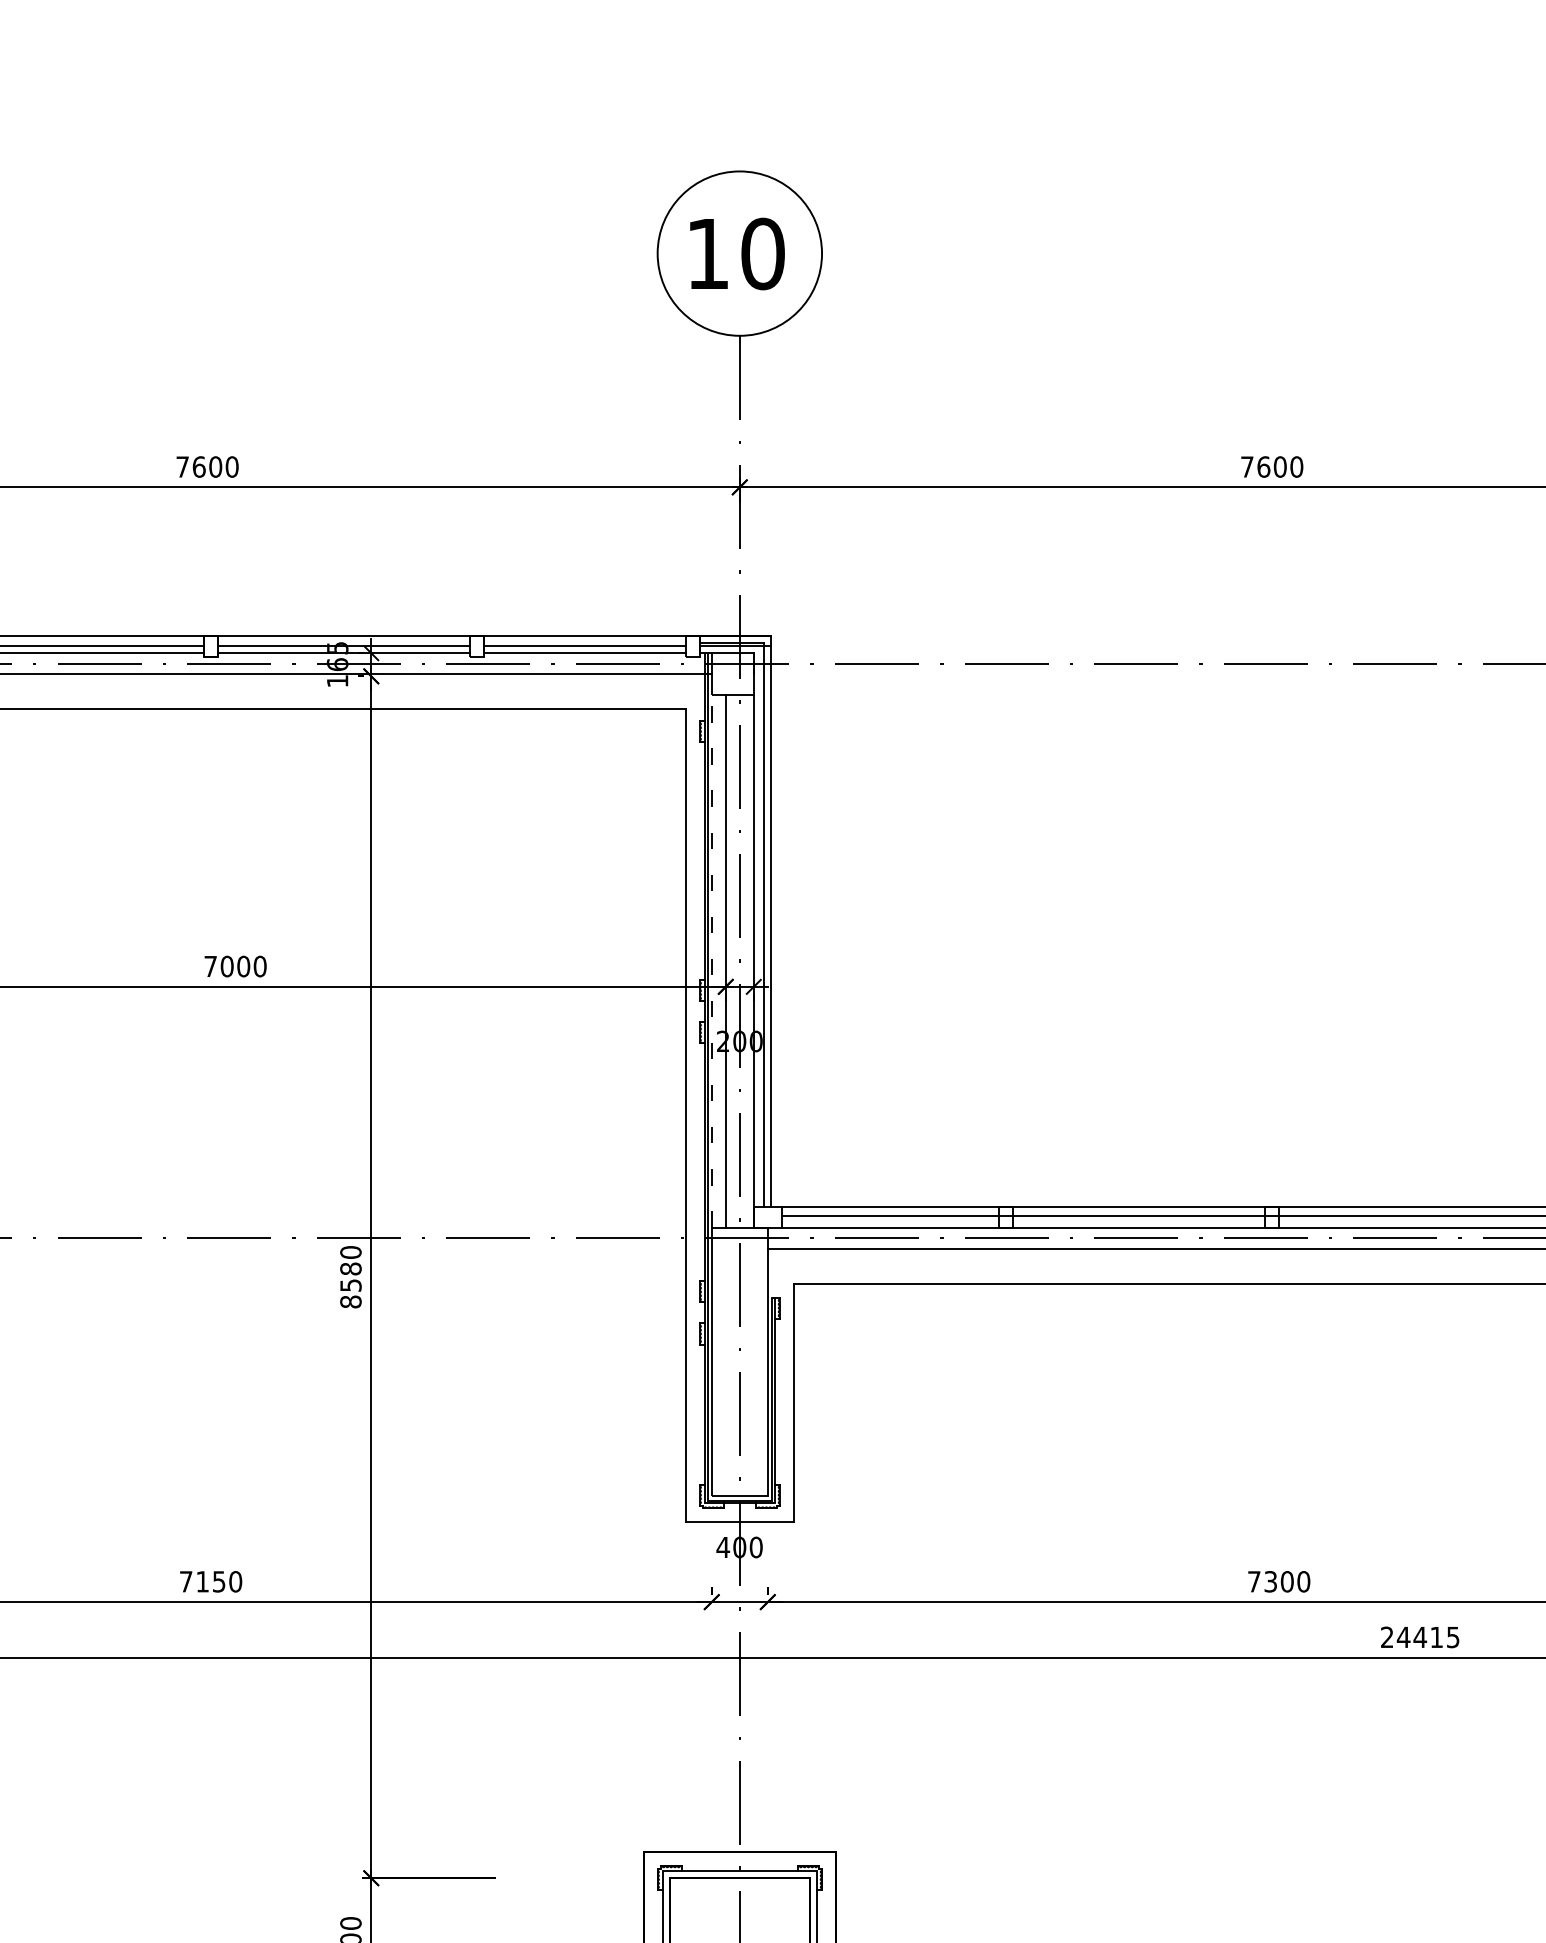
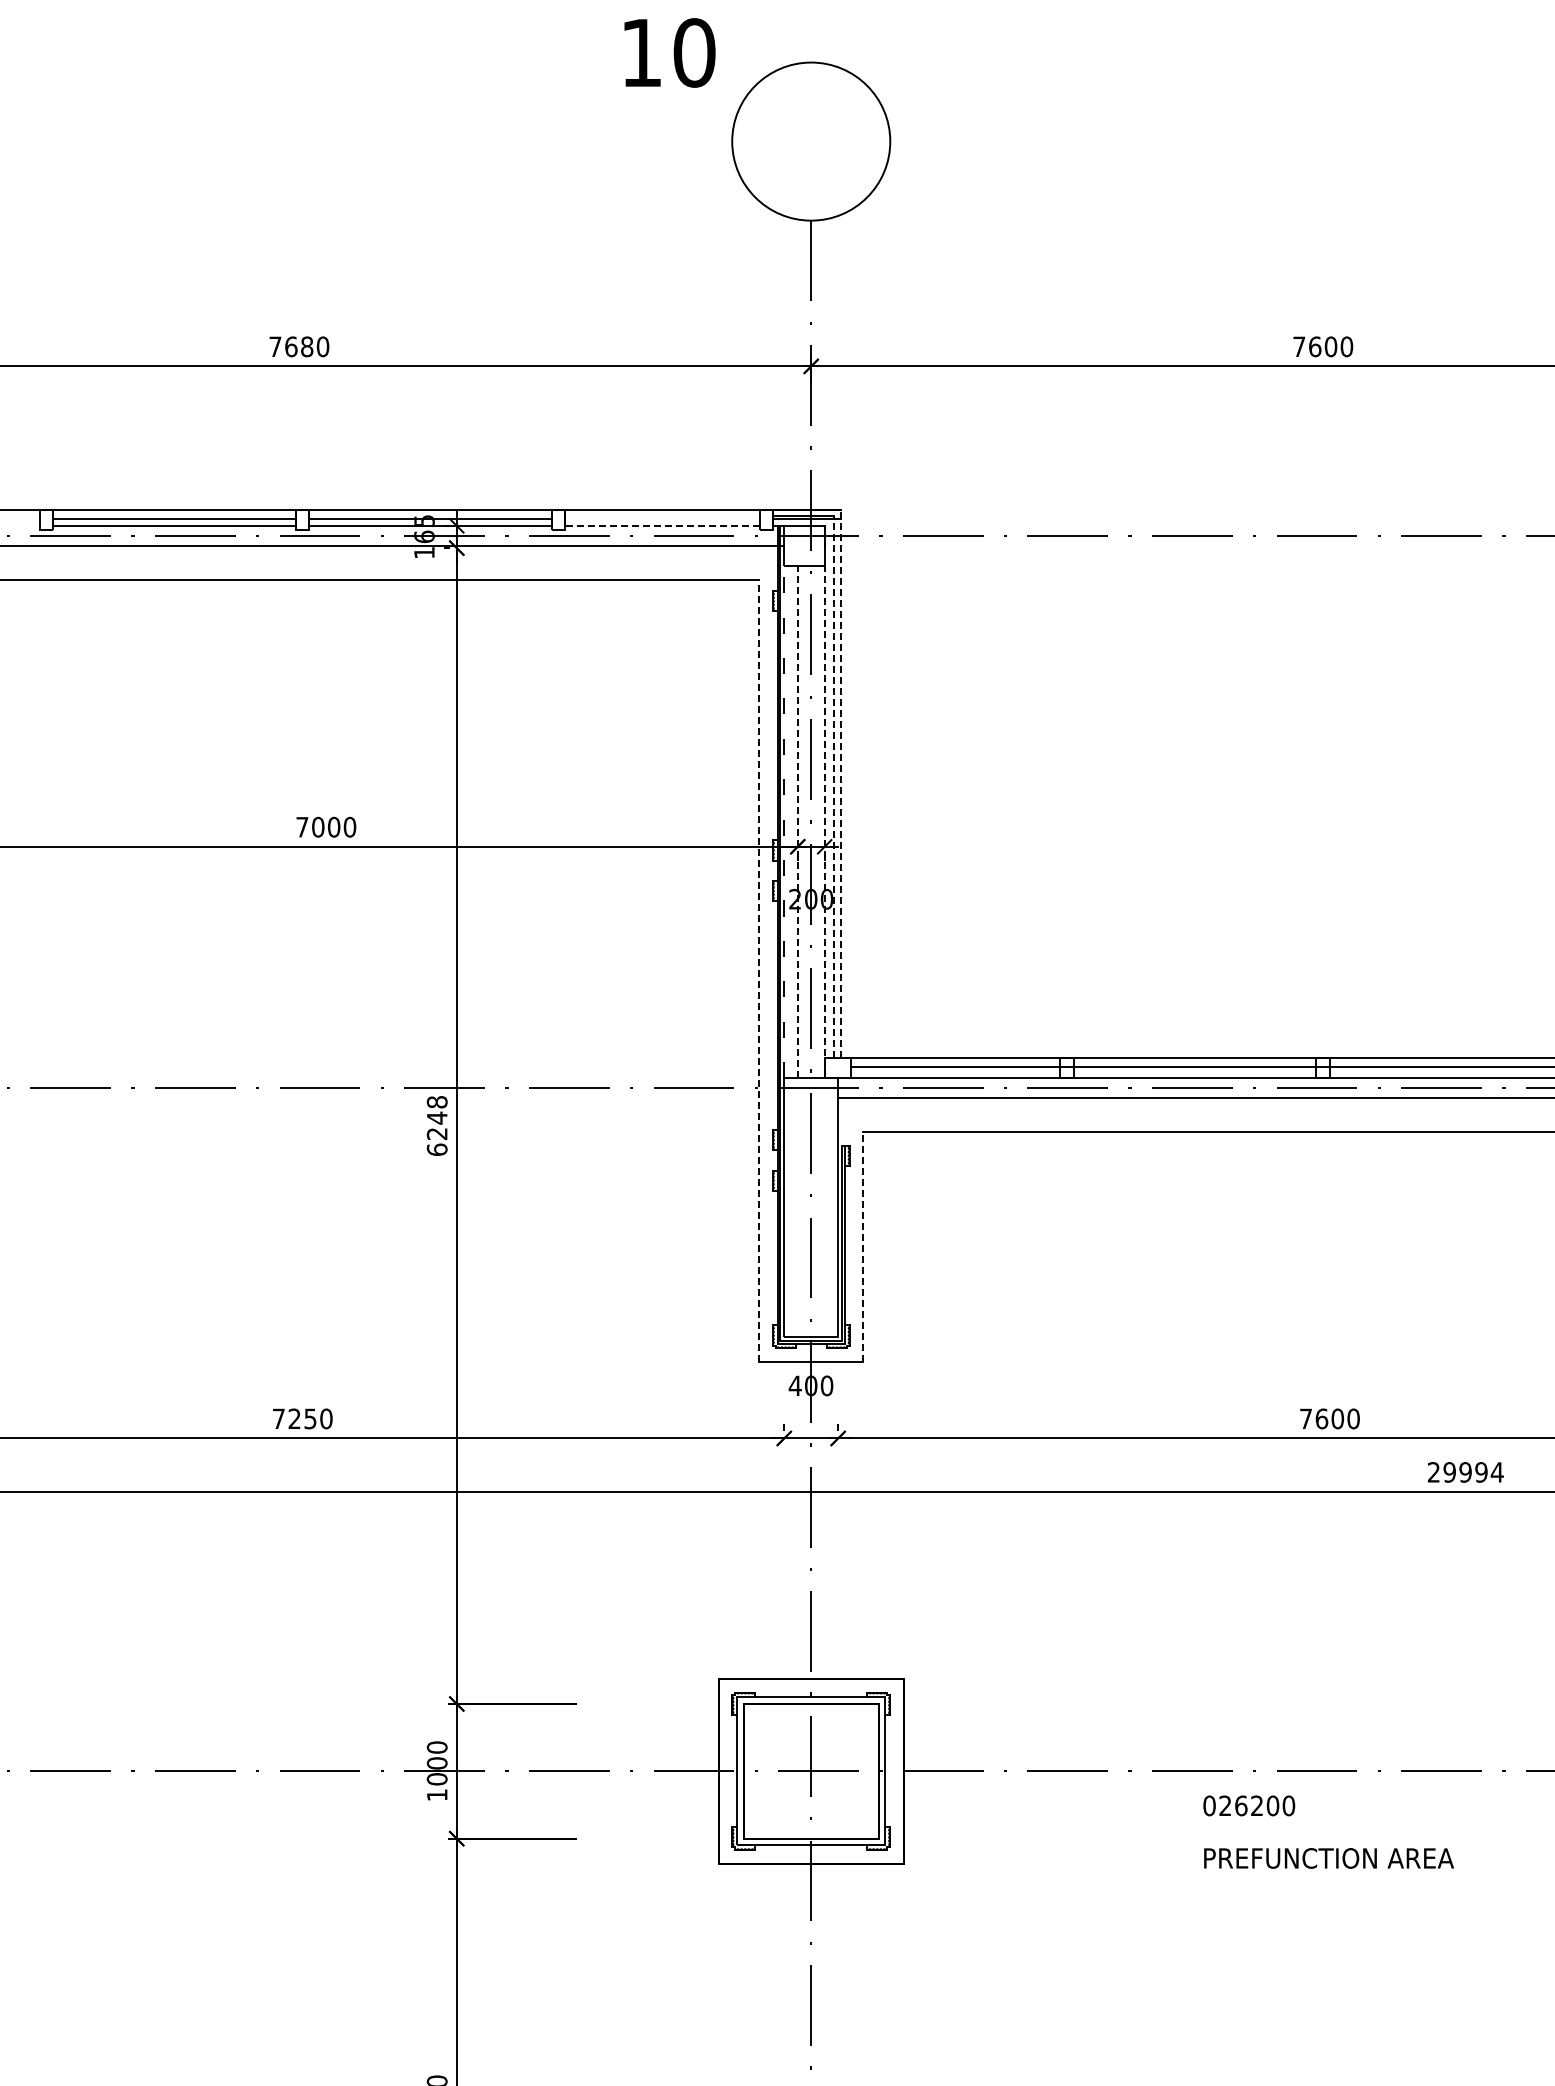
text: (736, 253) -> (669, 52), moved
text: (216, 466) -> (307, 346), 7600 -> 7680
line: (585, 645) -> (662, 518), removed
line: (584, 652) -> (661, 525), solid -> dashed
line: (770, 921) -> (840, 783), solid -> dashed
line: (764, 925) -> (834, 787), solid -> dashed
line: (725, 961) -> (797, 822), solid -> dashed
line: (753, 961) -> (824, 822), solid -> dashed
line: (686, 1115) -> (759, 970), solid -> dashed
text: (350, 1276) -> (436, 1125), 8580 -> 6248
line: (794, 1402) -> (863, 1246), solid -> dashed
text: (202, 1581) -> (294, 1418), 7150 -> 7250
text: (1270, 1581) -> (1321, 1418), 7300 -> 7600
text: (1428, 1637) -> (1473, 1472), 24415 -> 29994

